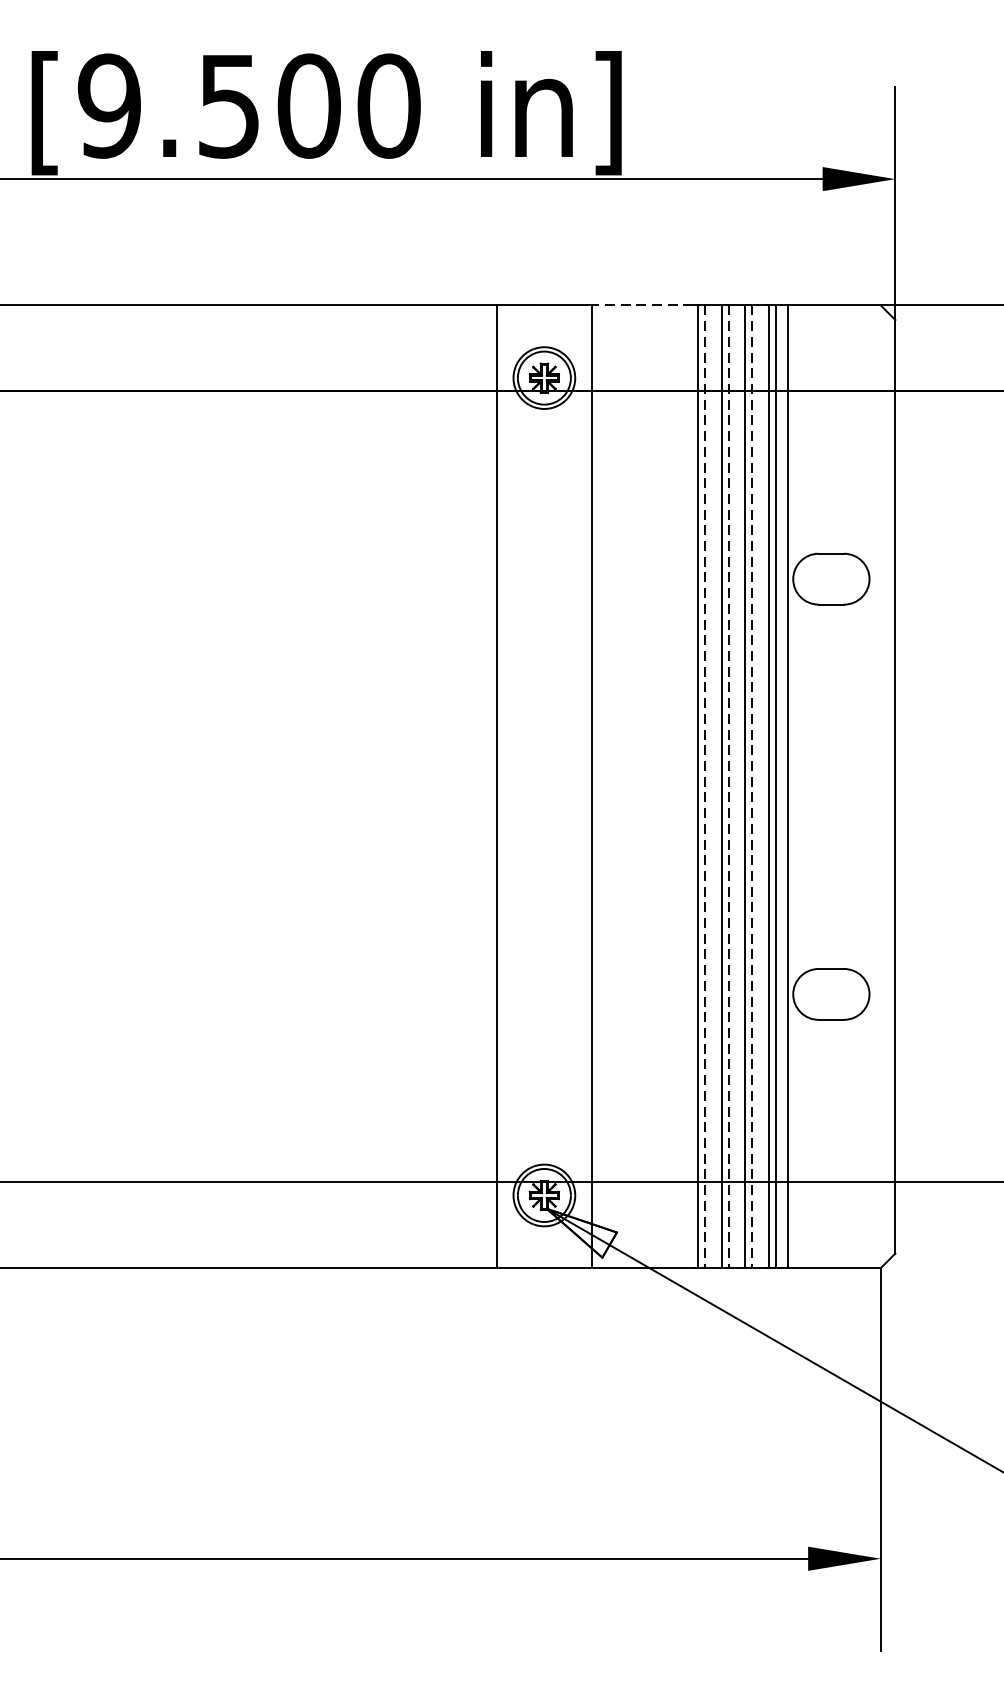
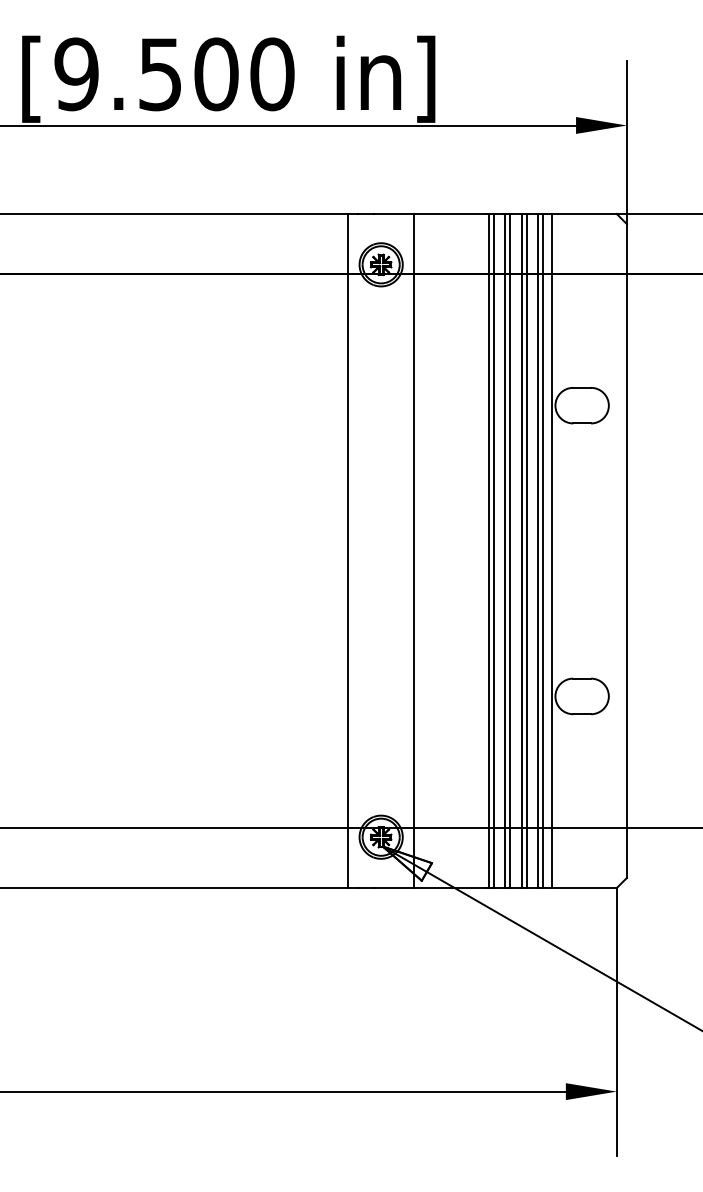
line: (641, 304) -> (449, 213), dashed -> solid
line: (704, 787) -> (493, 551), dashed -> solid
line: (729, 787) -> (510, 551), dashed -> solid
line: (751, 787) -> (526, 551), dashed -> solid

